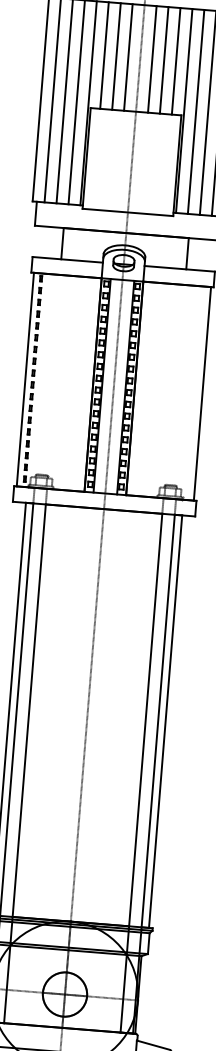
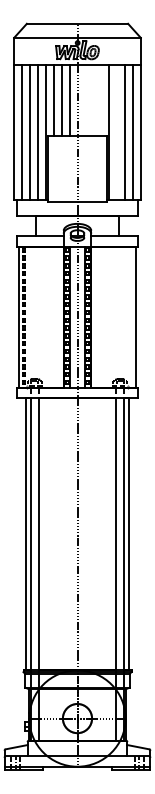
line: (152, 59) -> (85, 100), removed
line: (164, 60) -> (93, 100), removed
line: (176, 61) -> (101, 100), removed
line: (195, 111) -> (116, 132), removed

